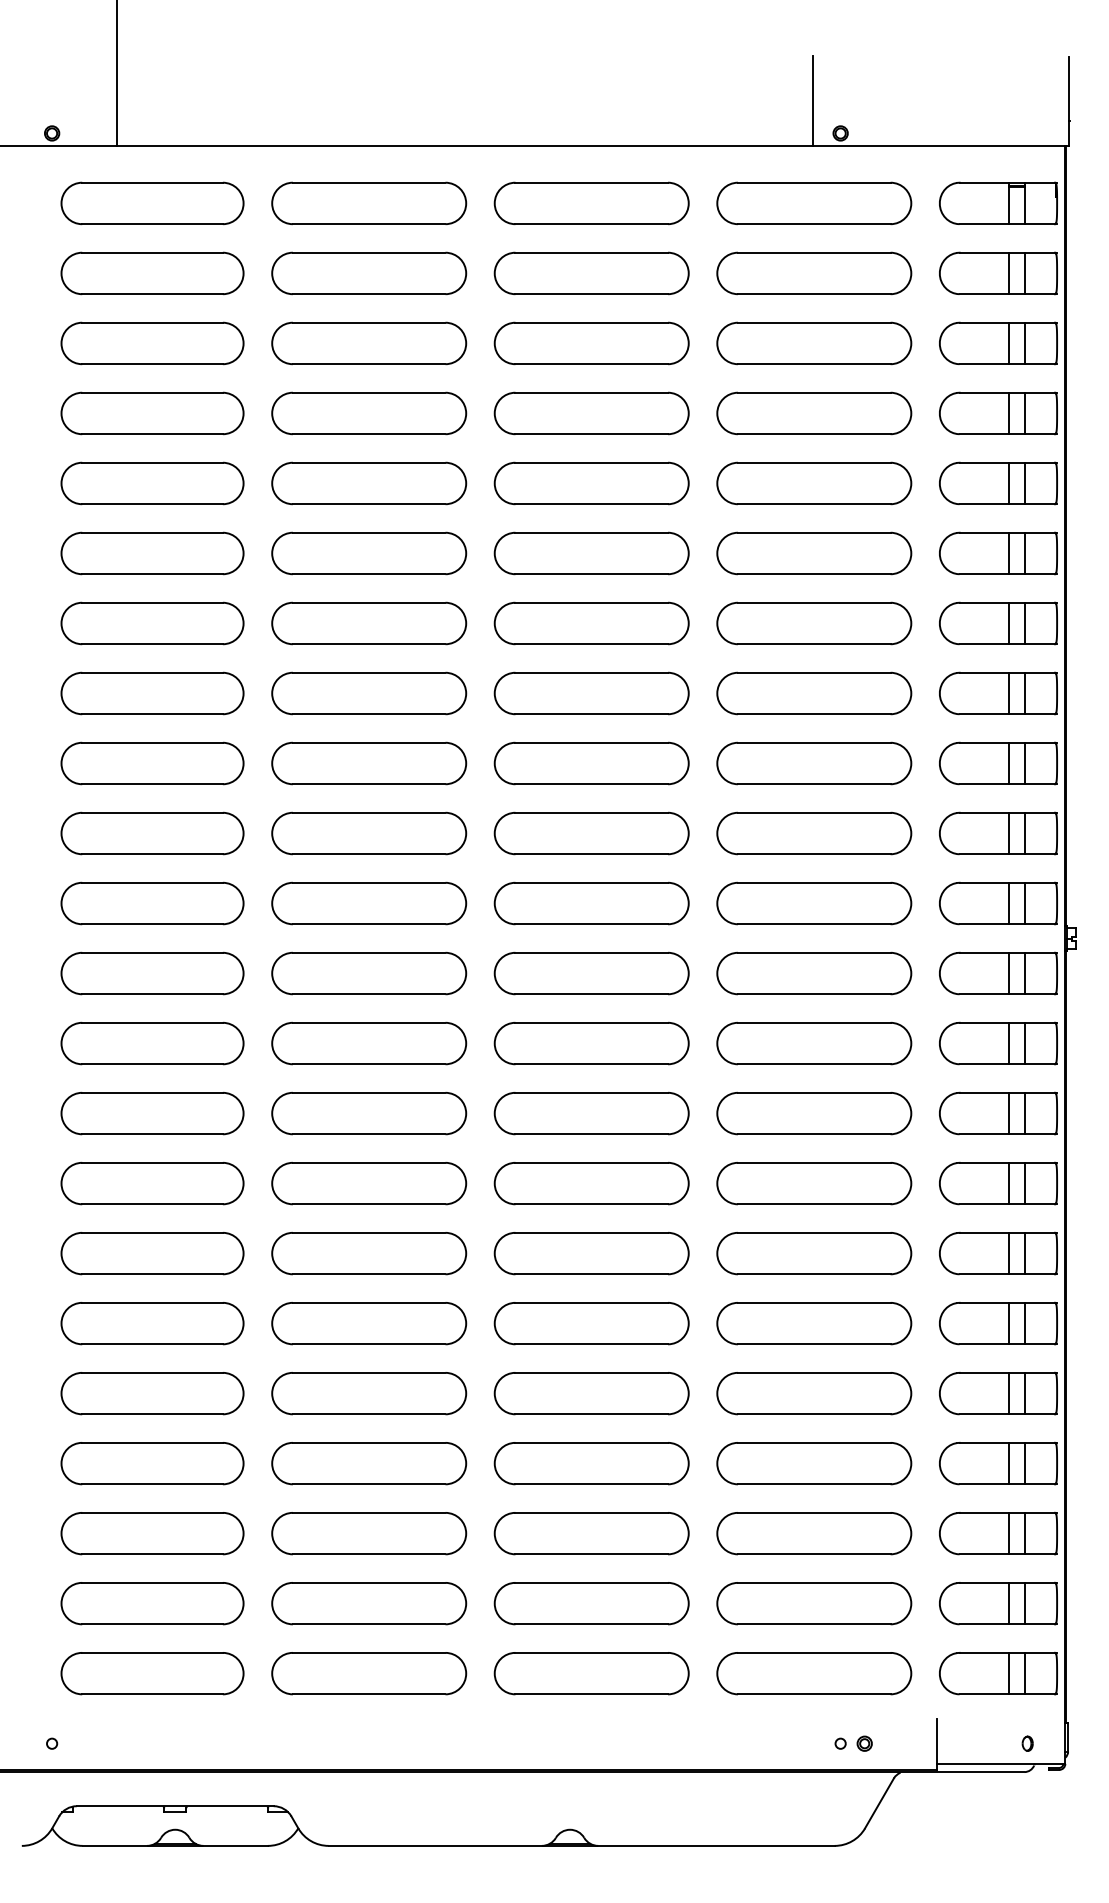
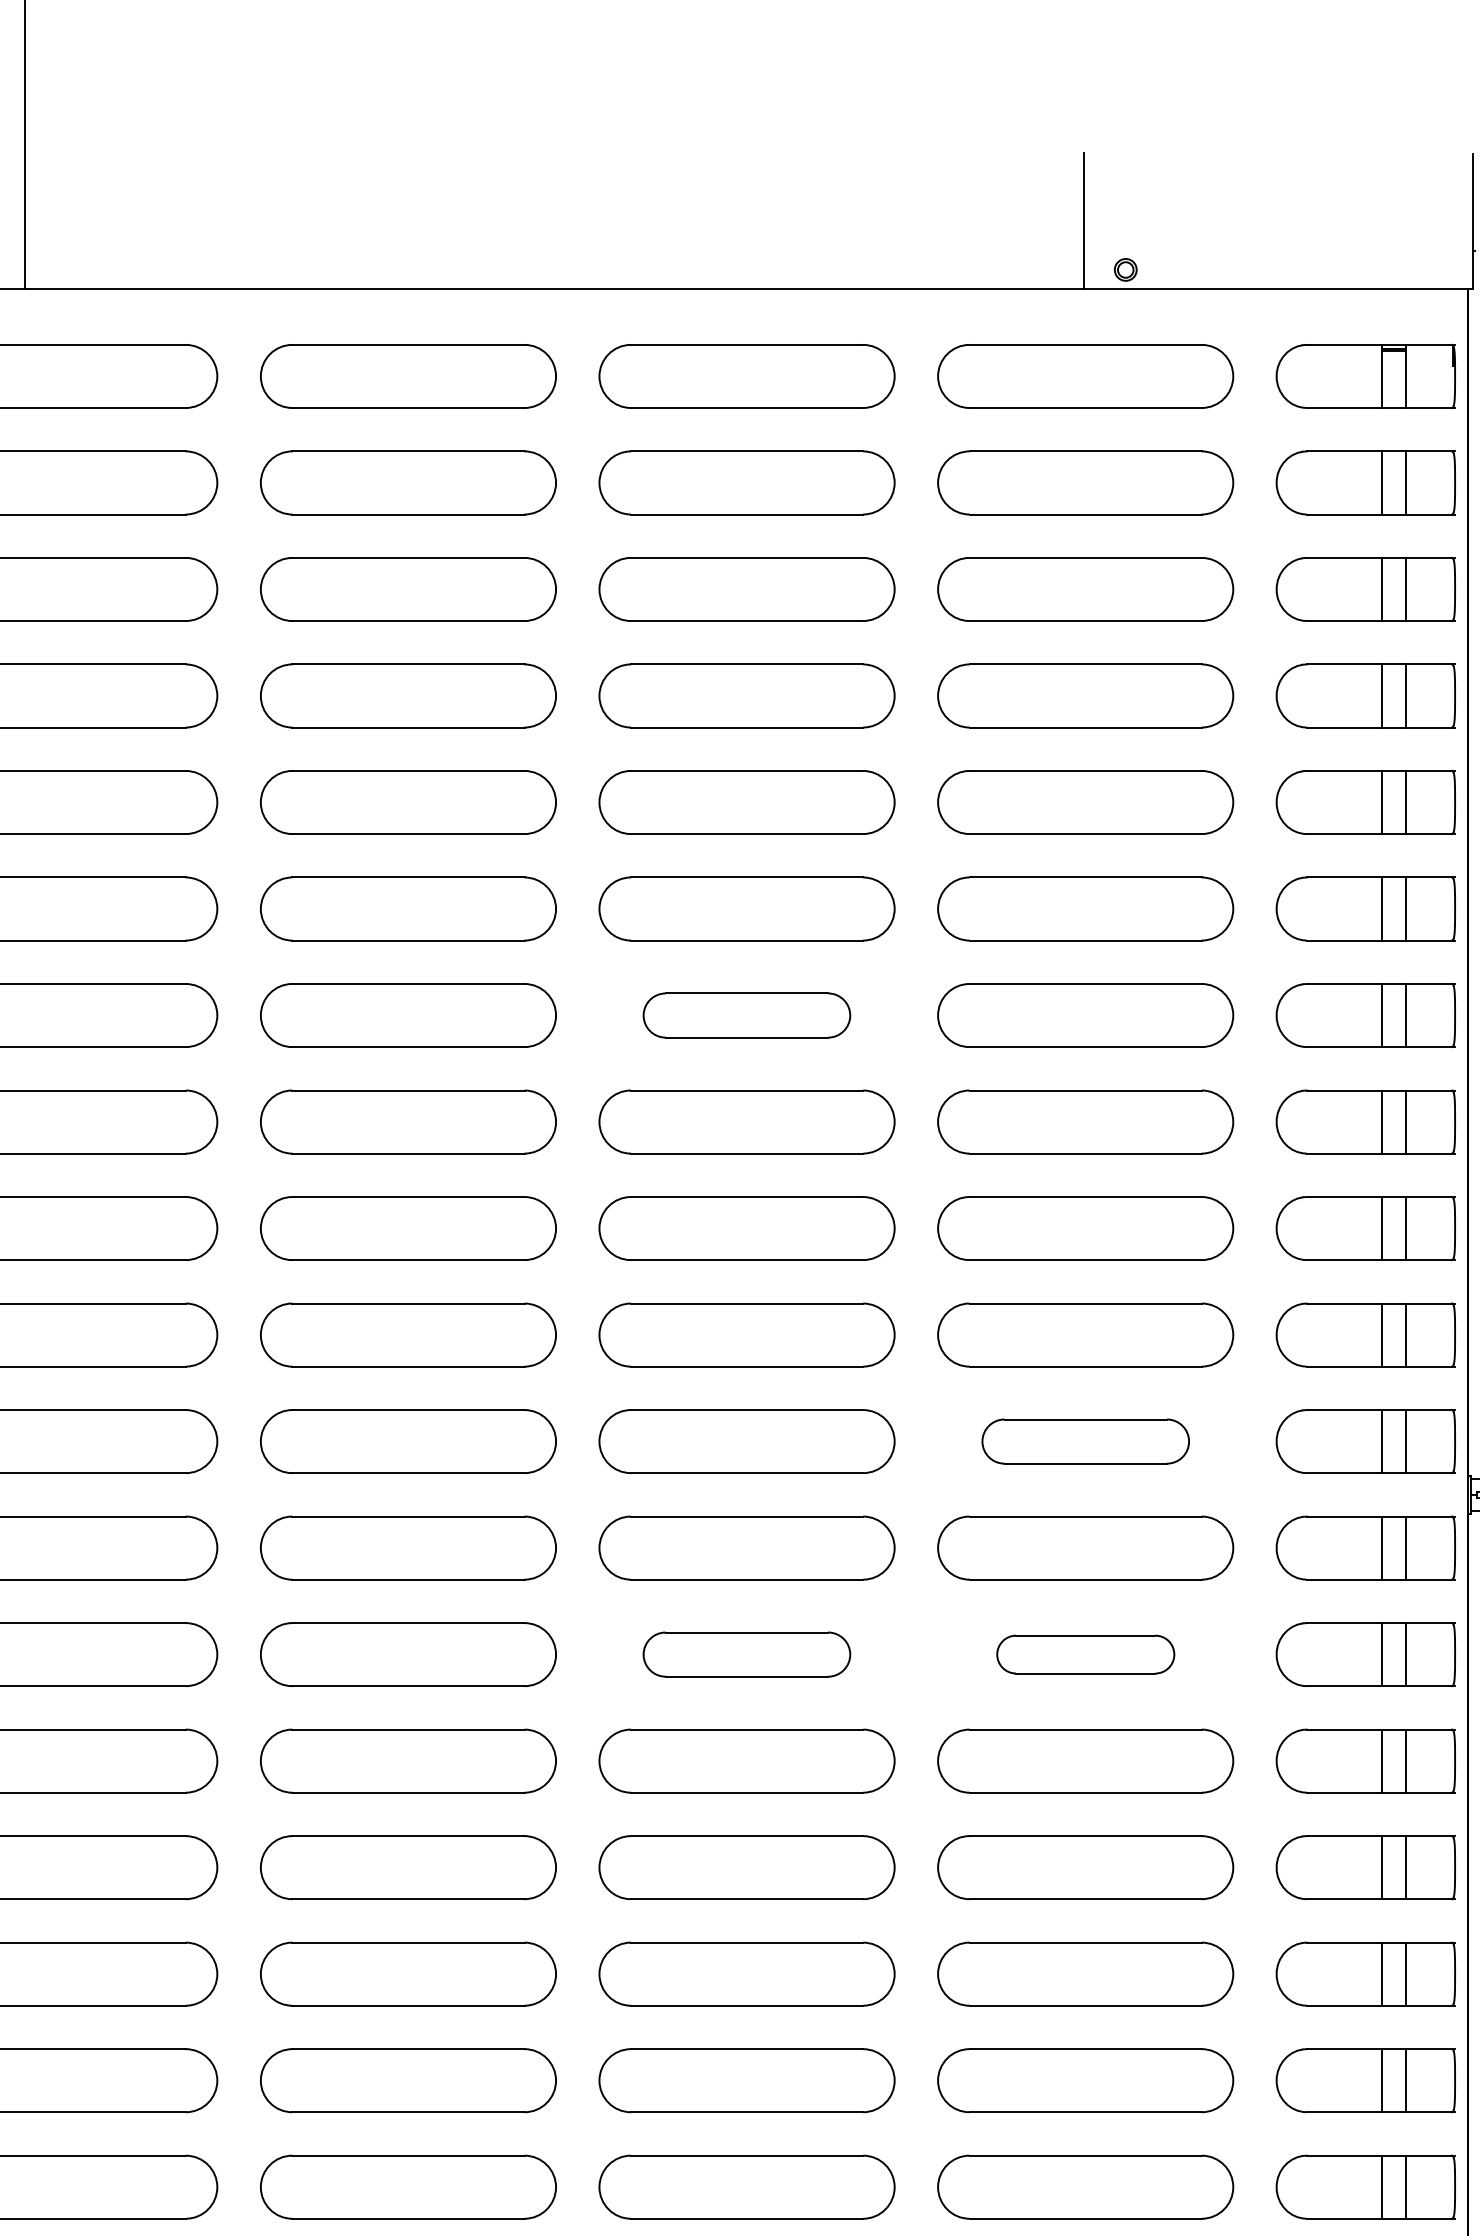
part: (591, 623) -> (746, 1015), size x0.7
part: (814, 903) -> (1085, 1441), size x0.7
part: (591, 1043) -> (746, 1654), size x0.7
part: (814, 1043) -> (1085, 1654), size x0.6

